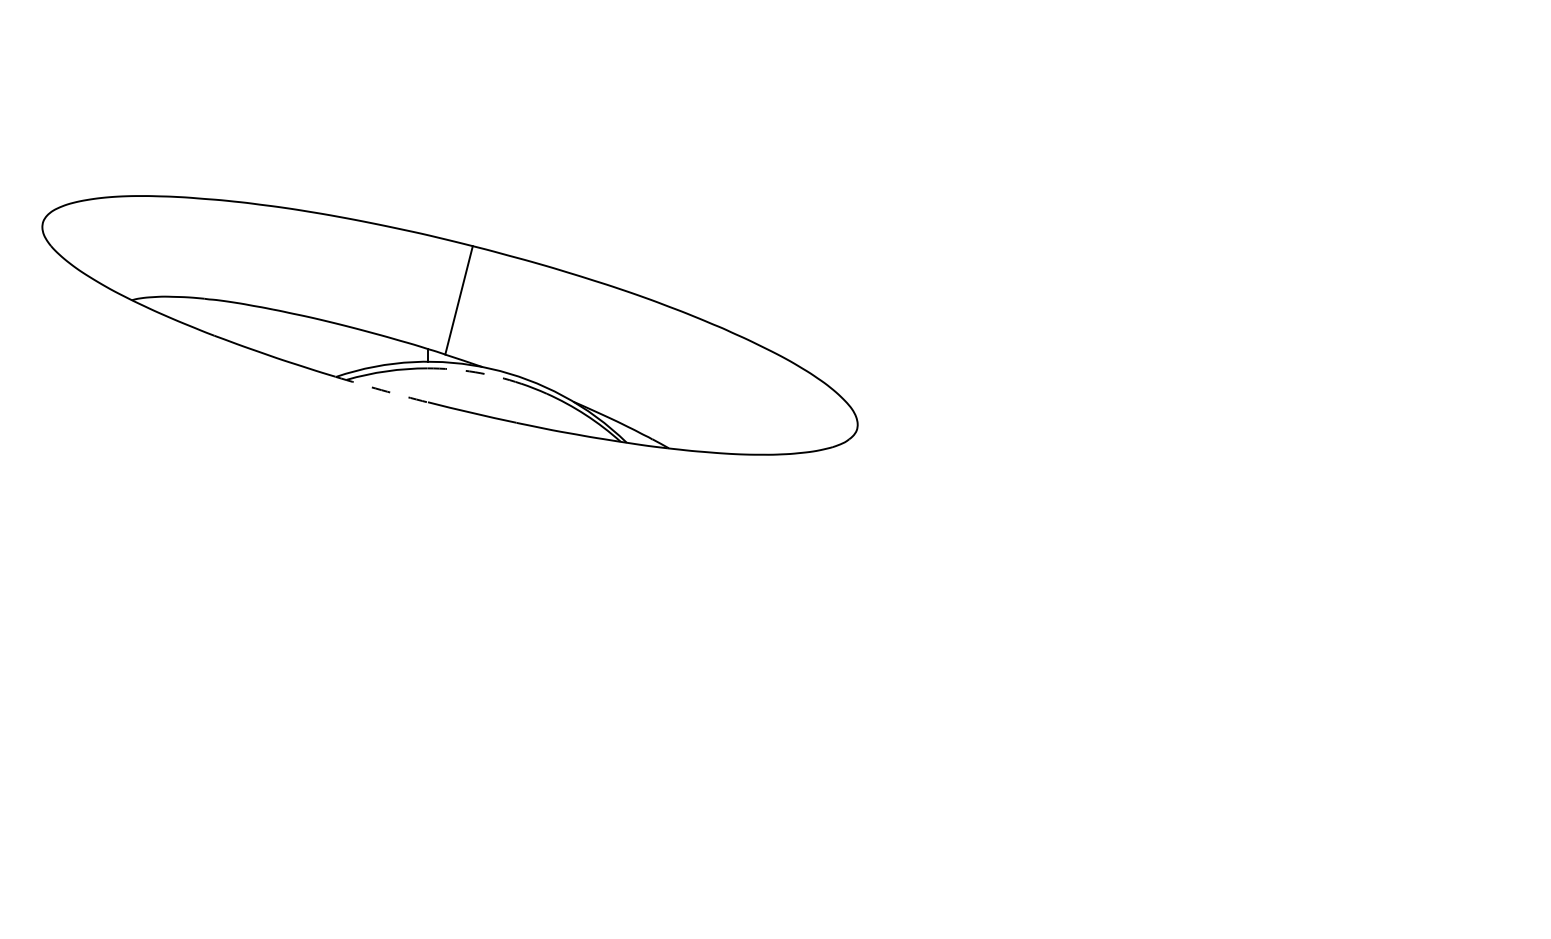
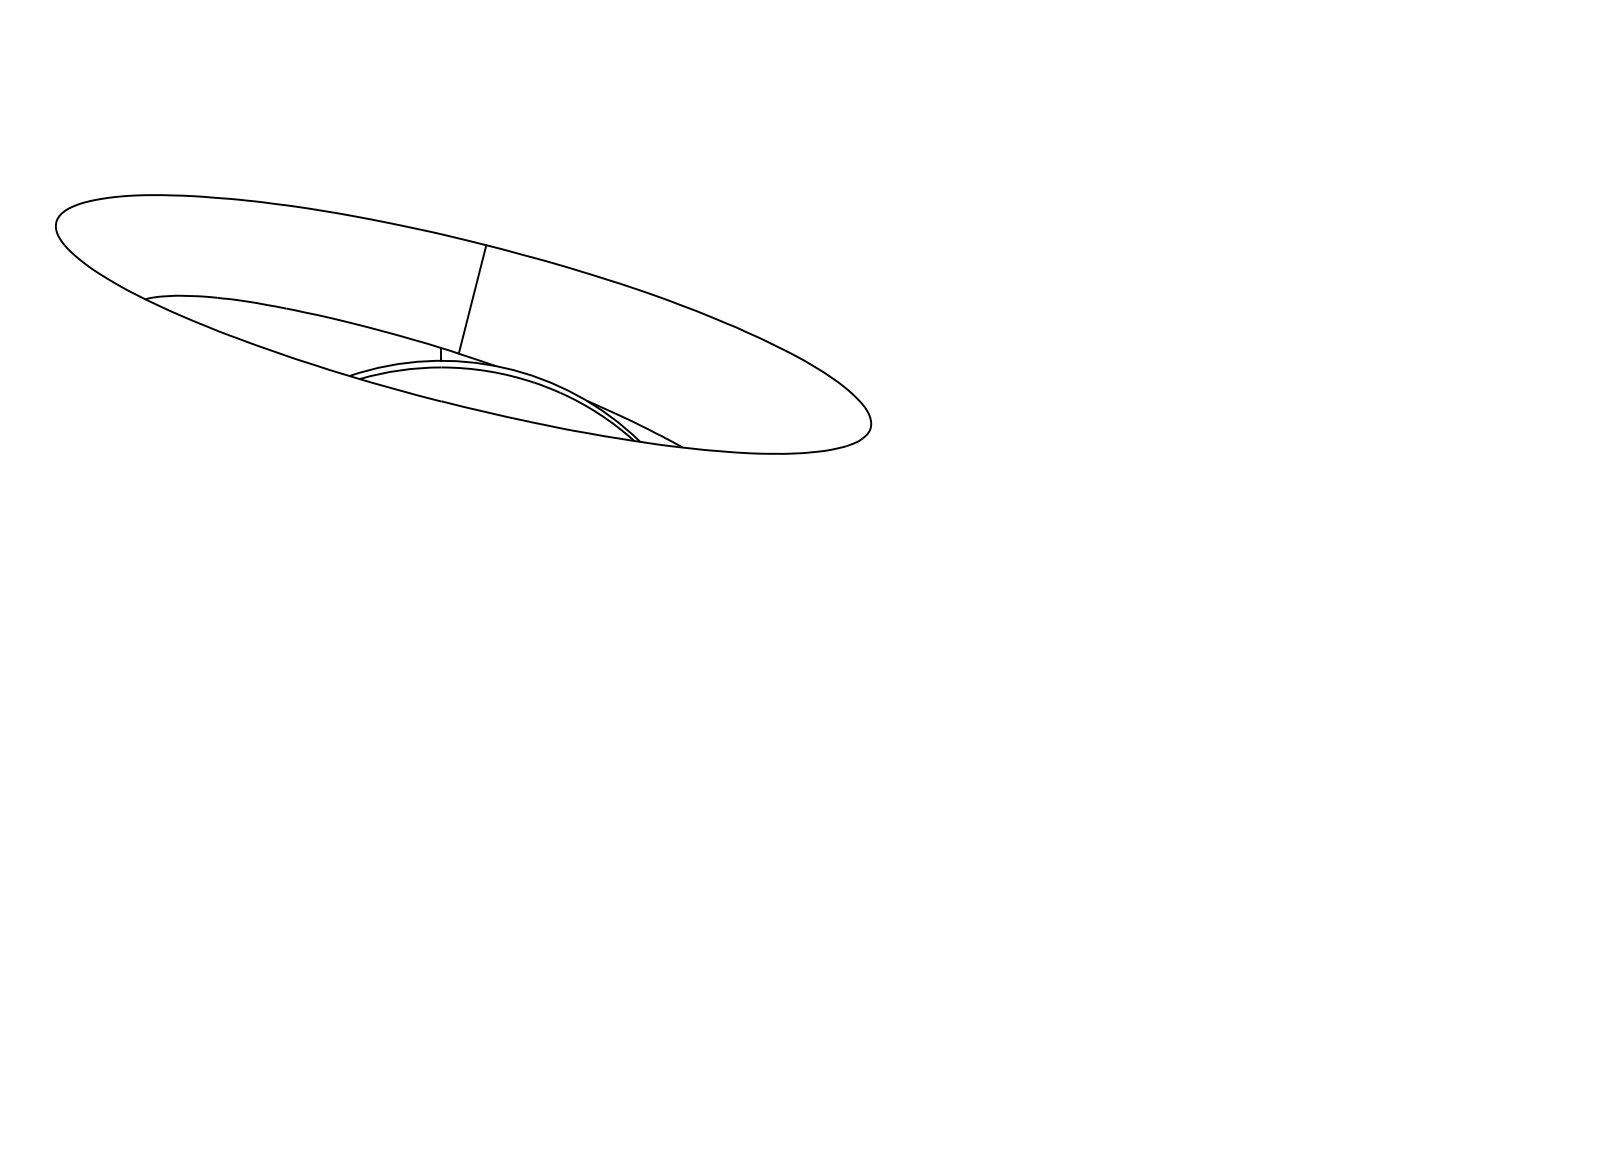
arc: (475, 372) -> (488, 371), dashed -> solid
arc: (382, 390) -> (395, 389), dashed -> solid

